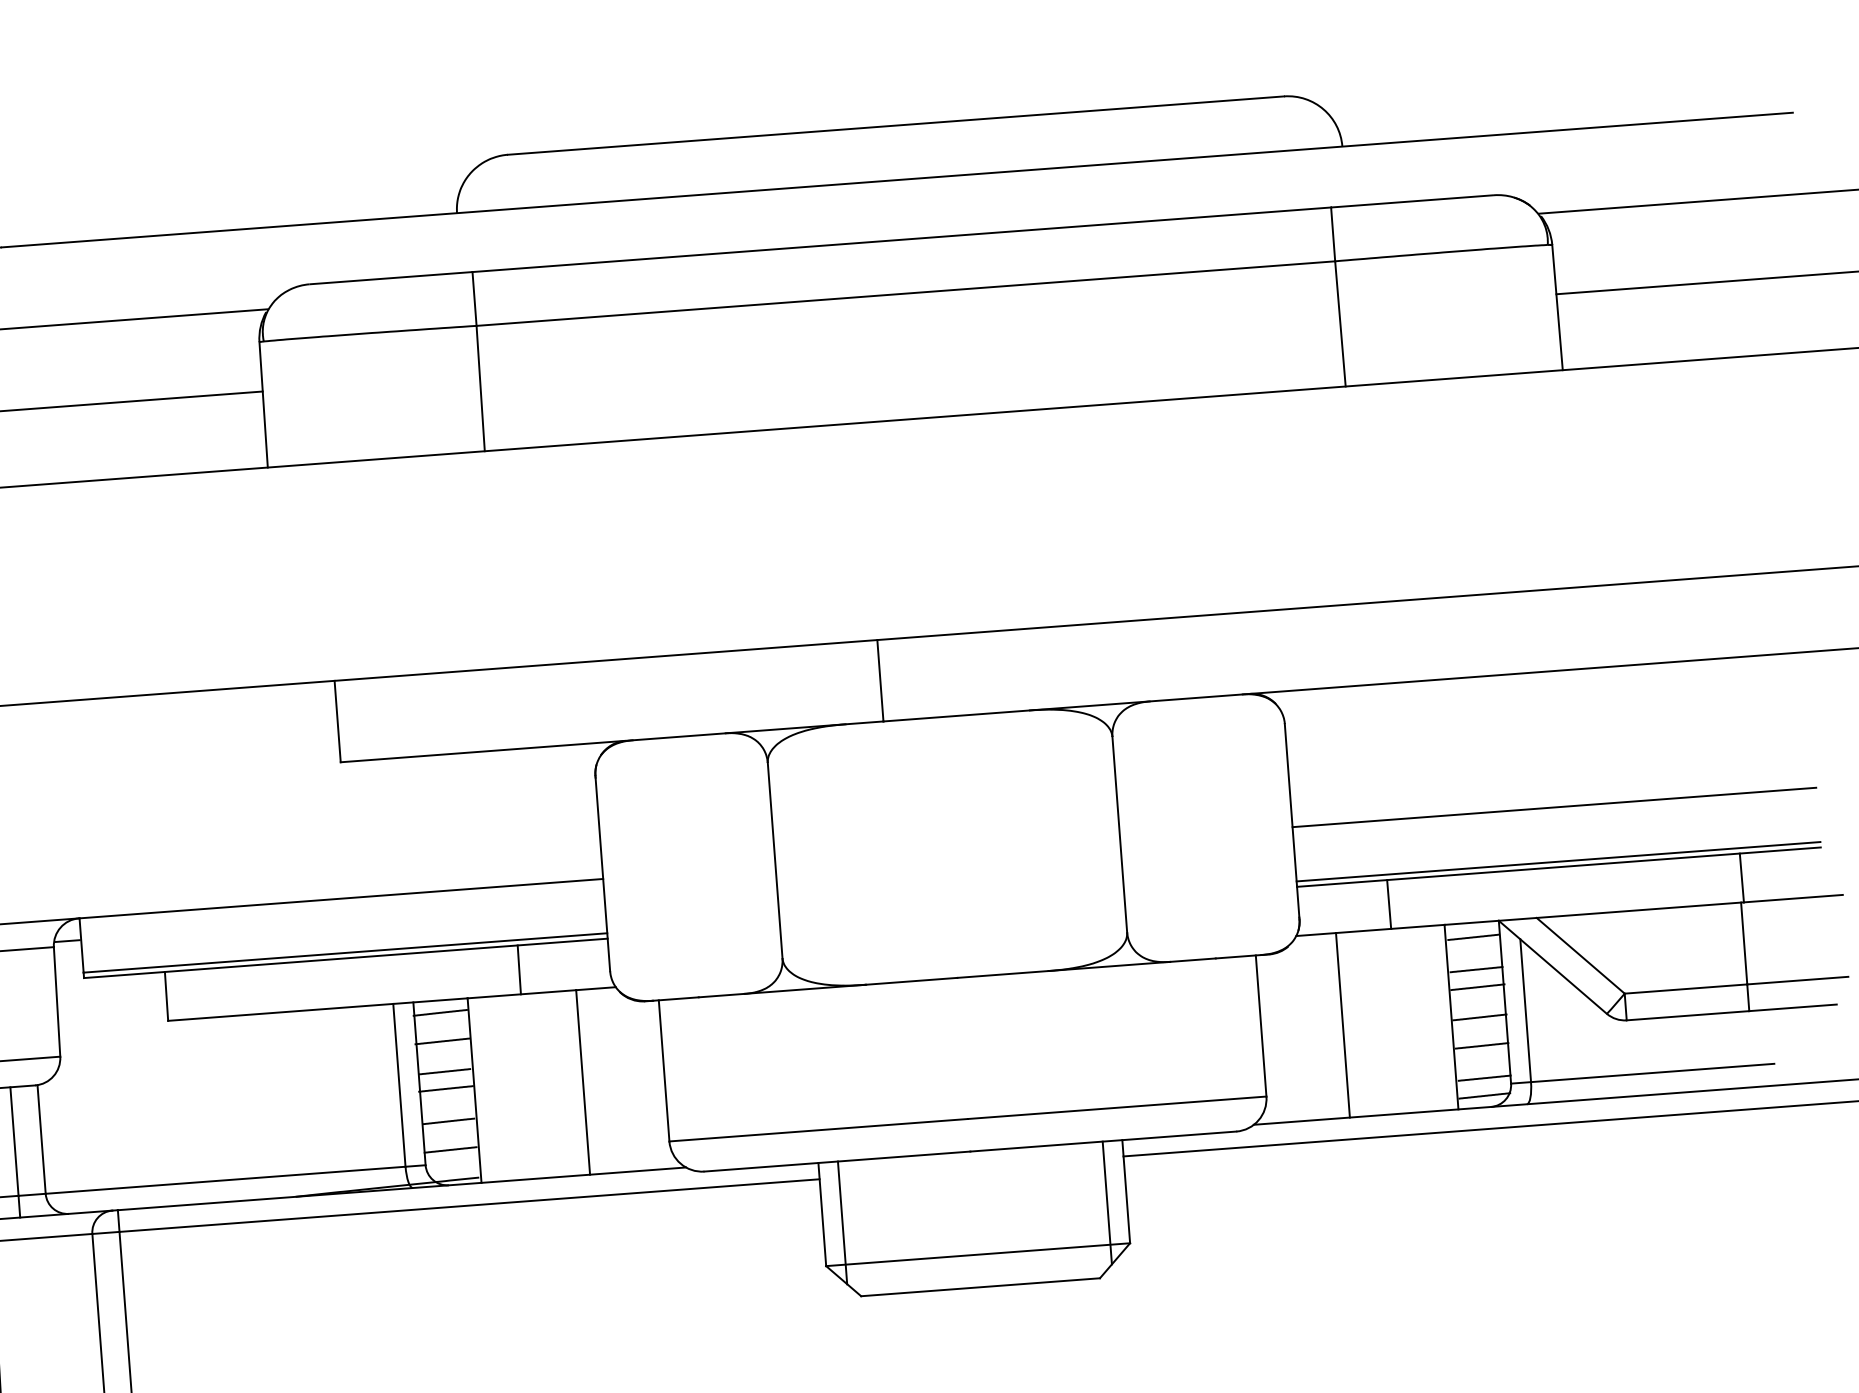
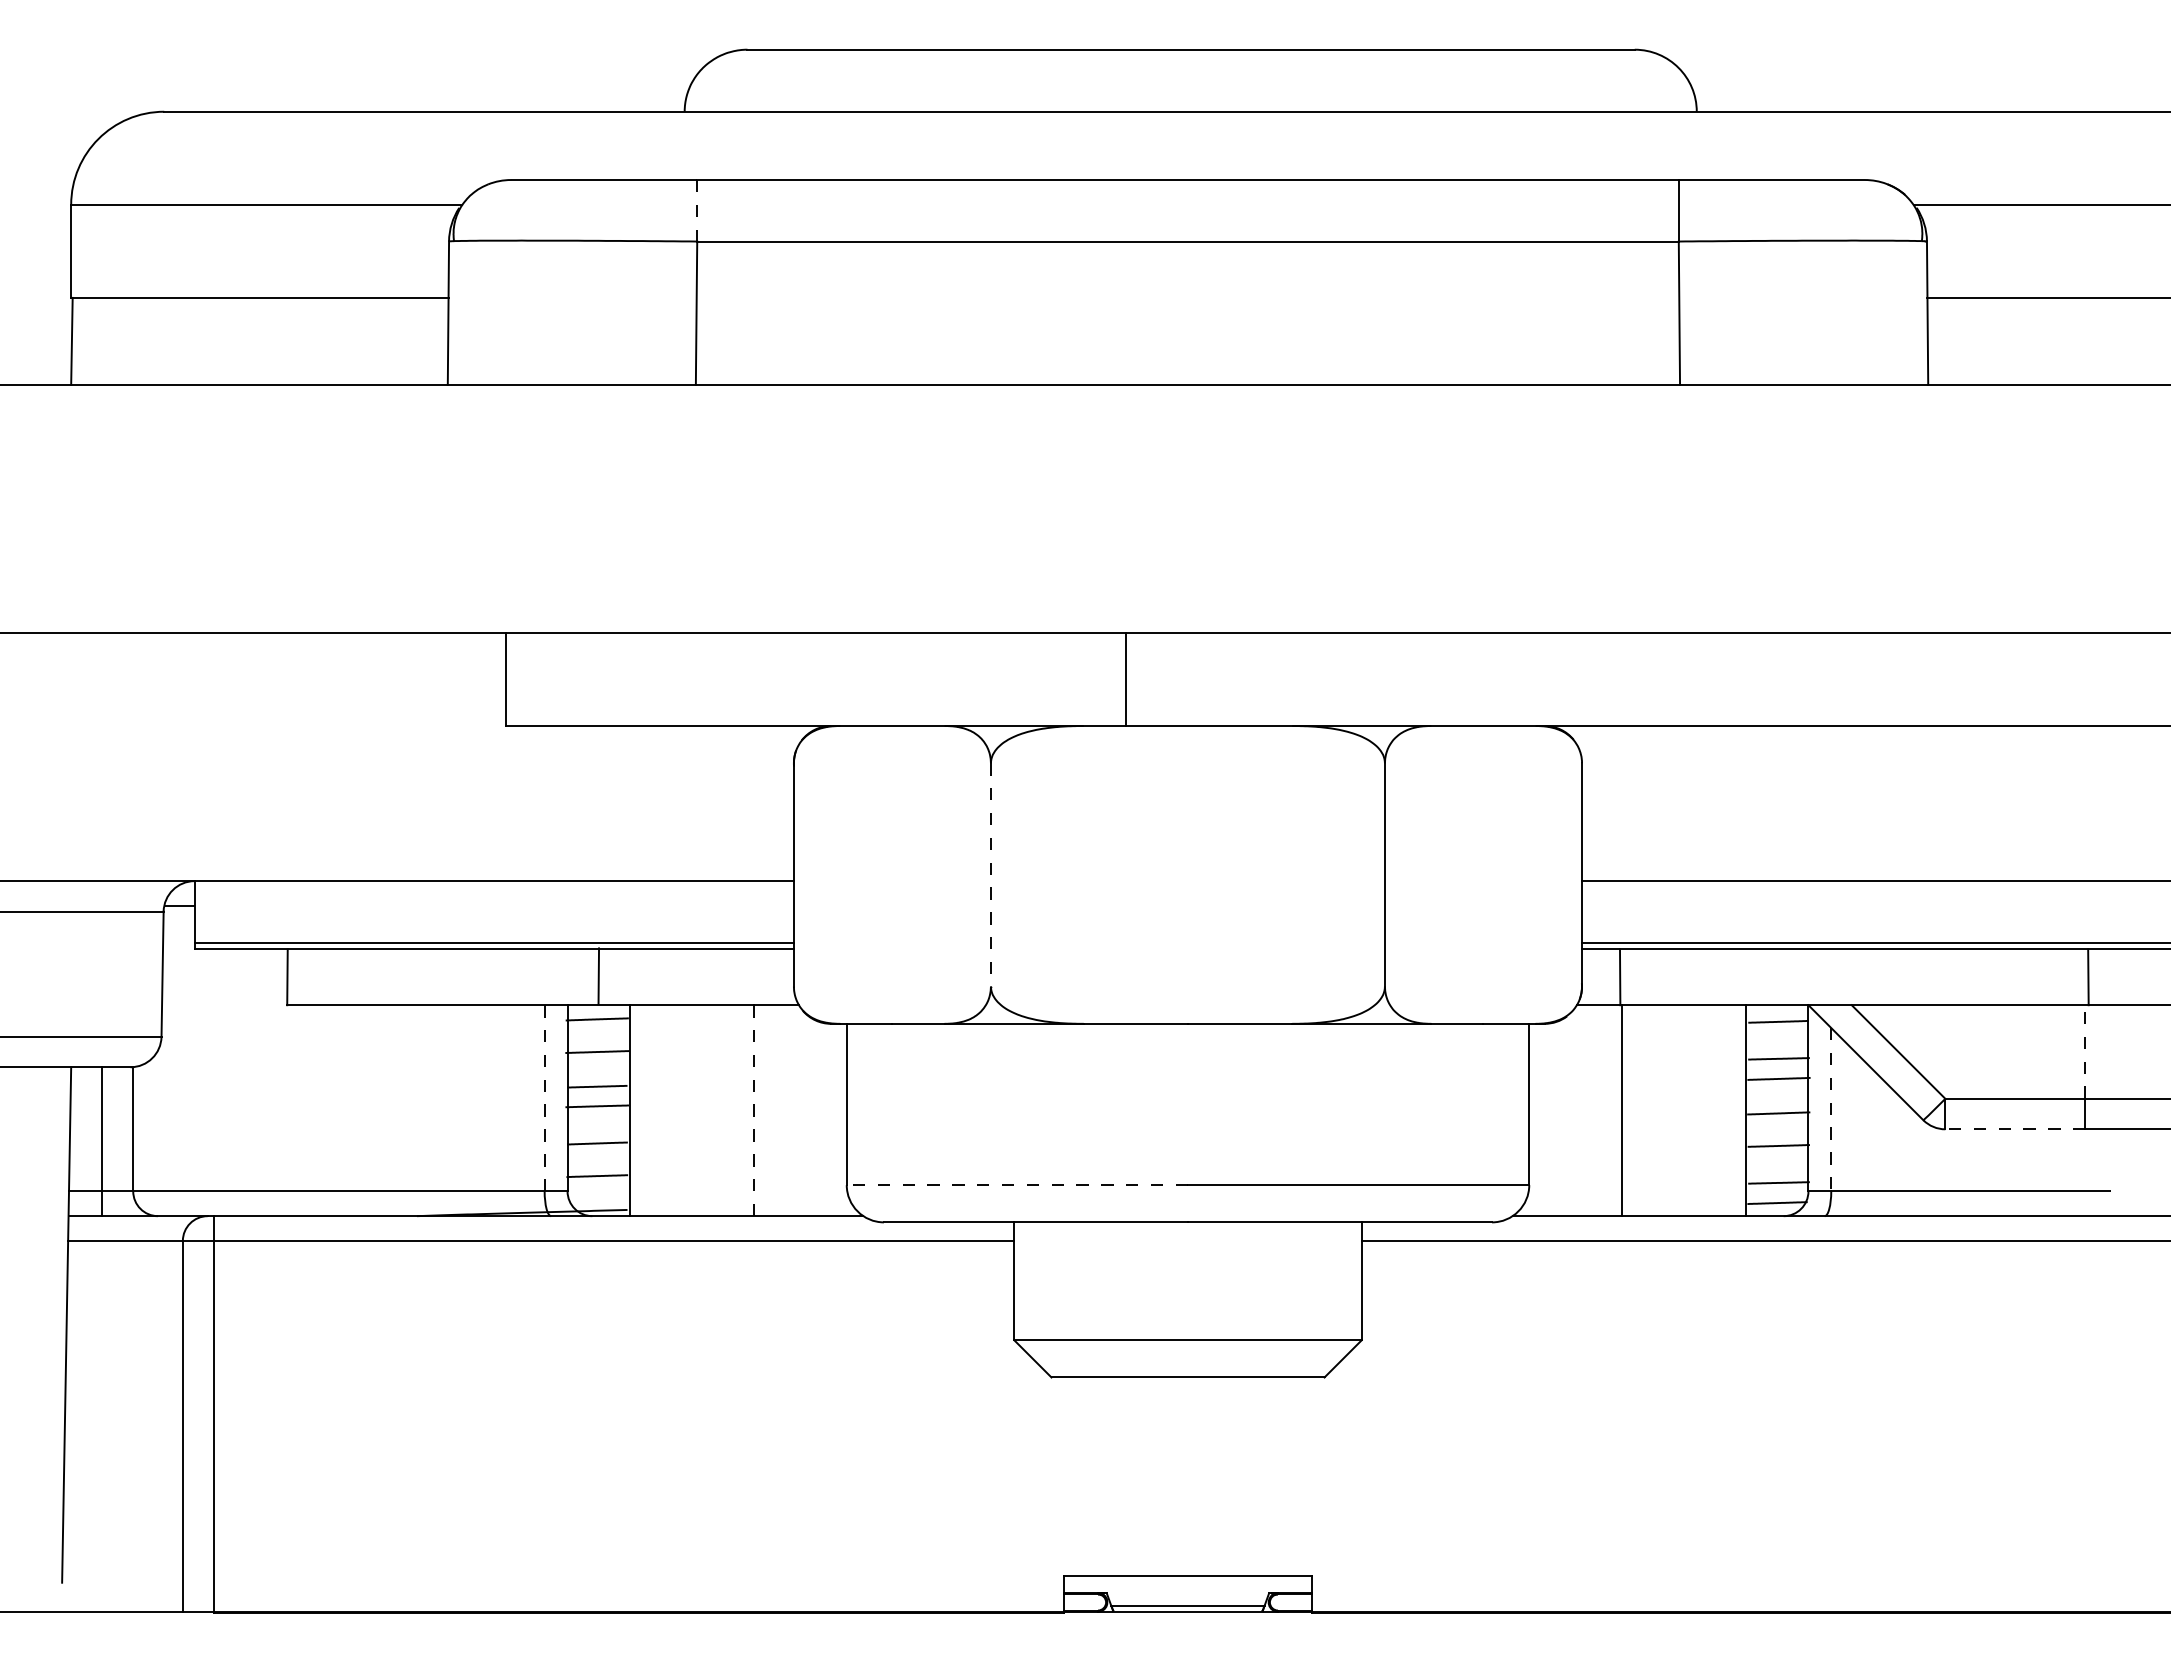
line: (474, 298) -> (697, 210), solid -> dashed
line: (774, 860) -> (990, 874), solid -> dashed
line: (1389, 904) -> (1620, 977), moved
line: (1744, 943) -> (2085, 1052), solid -> dashed
line: (519, 970) -> (598, 976), moved
line: (1525, 1010) -> (1831, 1109), solid -> dashed
line: (1687, 1015) -> (2014, 1129), solid -> dashed
line: (583, 1083) -> (753, 1111), solid -> dashed
line: (399, 1084) -> (544, 1097), solid -> dashed
line: (818, 1130) -> (1017, 1185), solid -> dashed
line: (1107, 1202) -> (1339, 1292), removed
line: (842, 1222) -> (1036, 1292), removed

